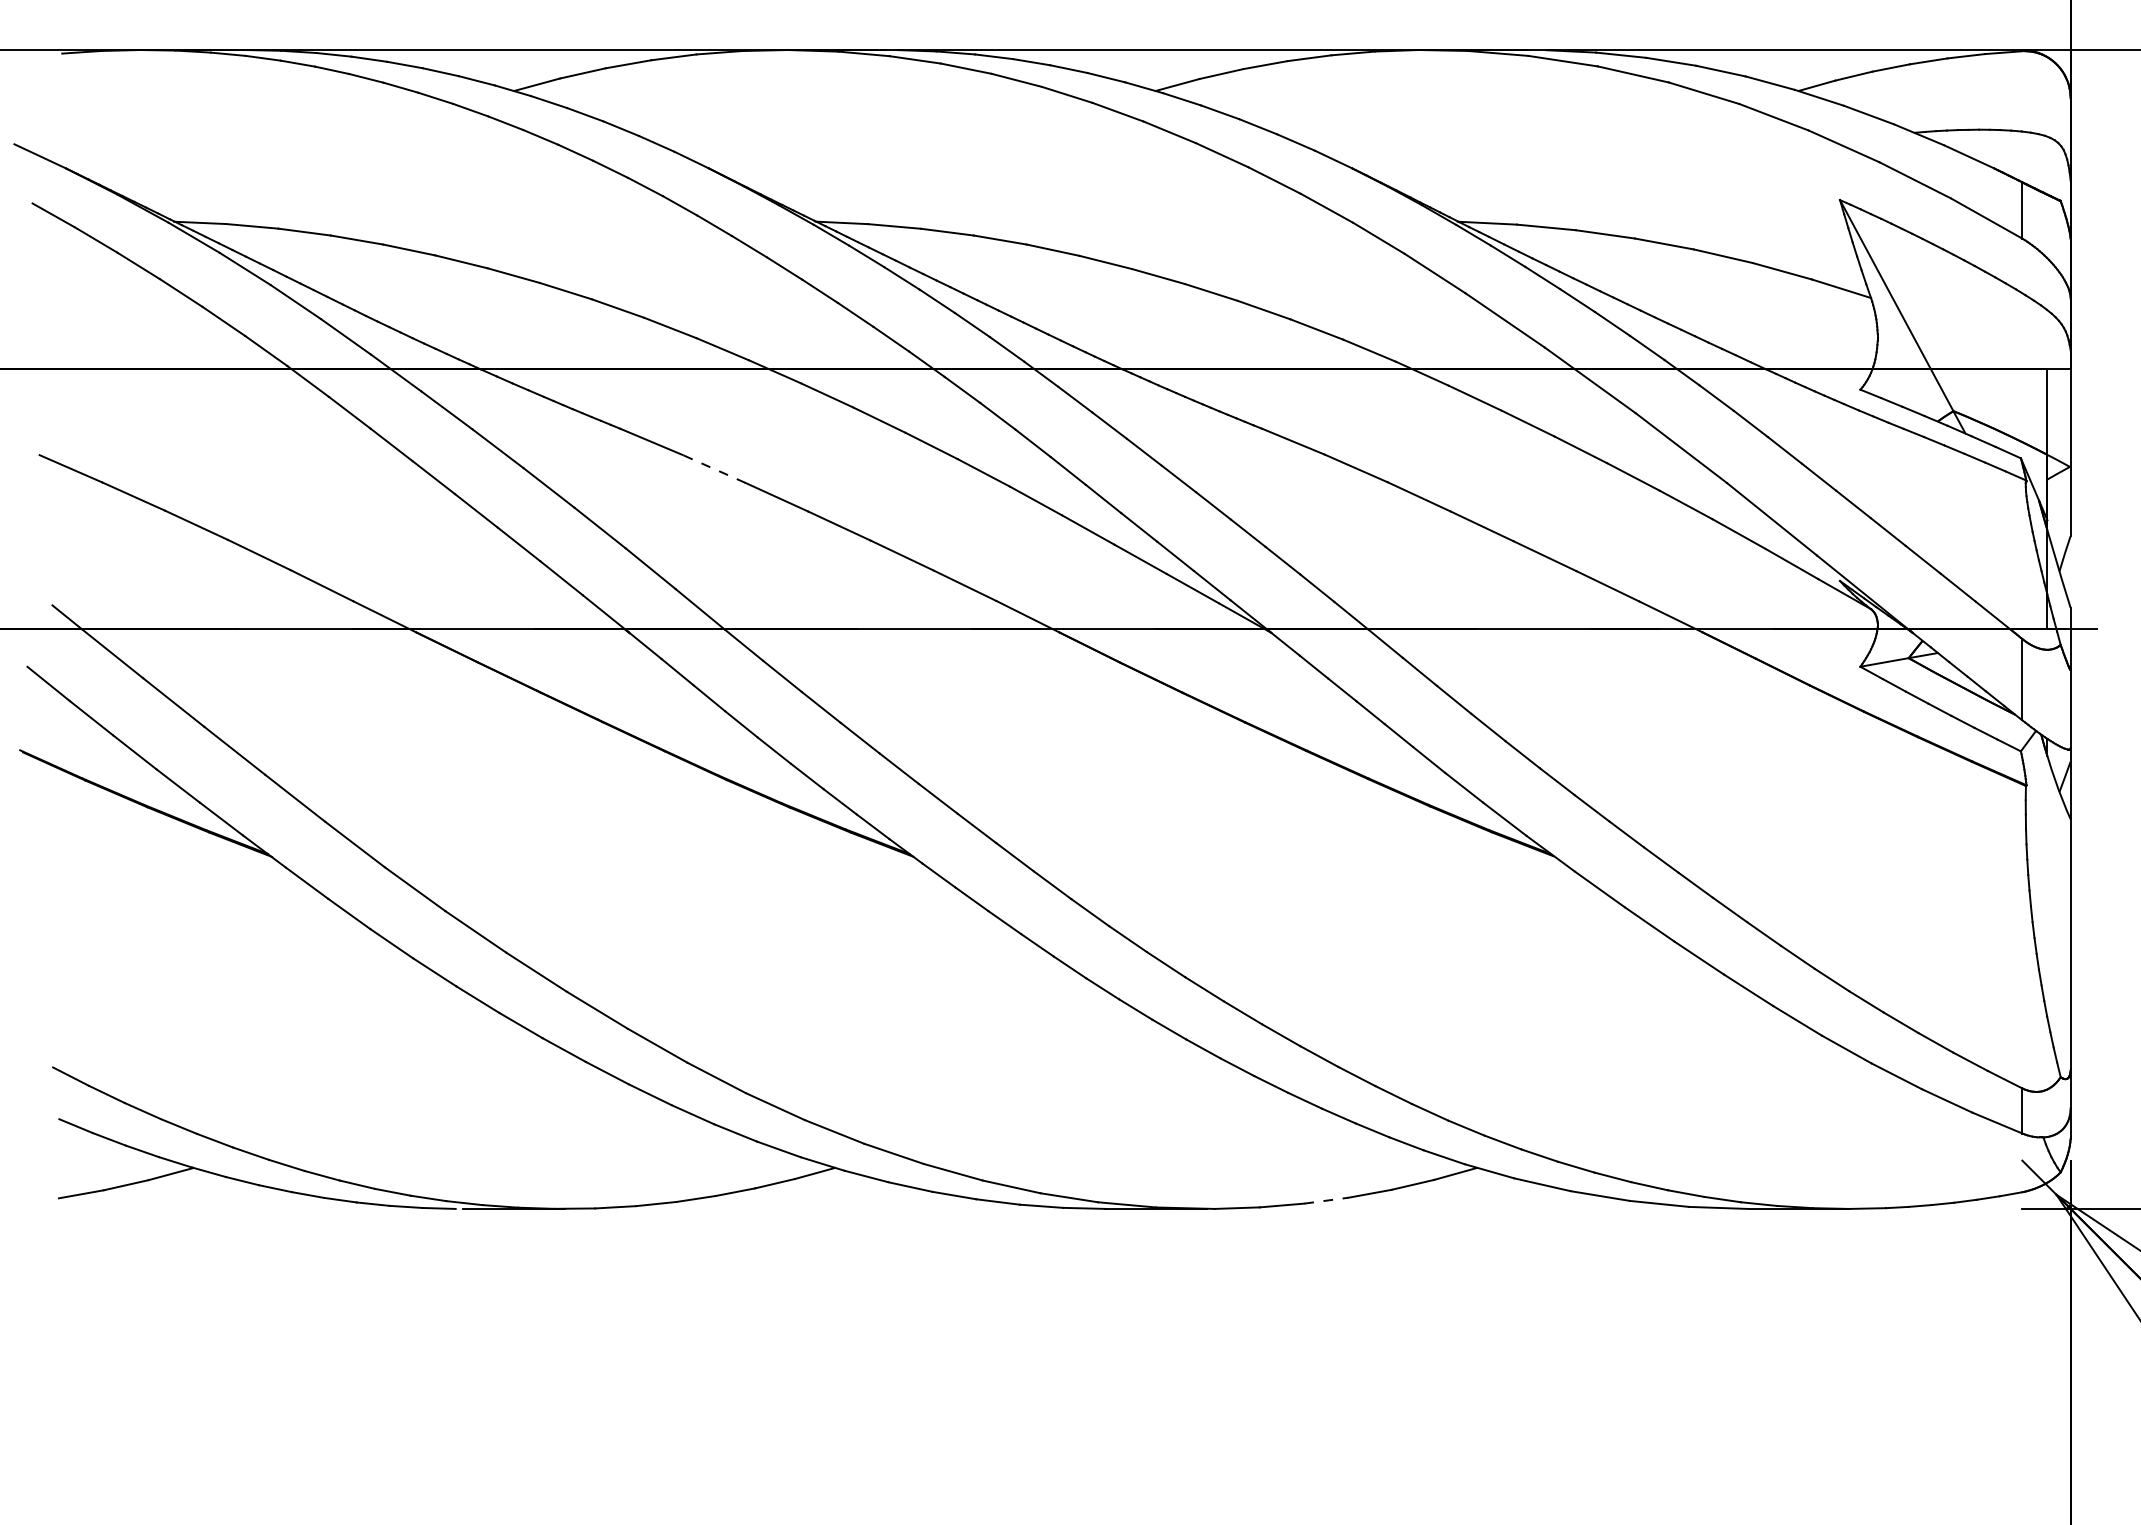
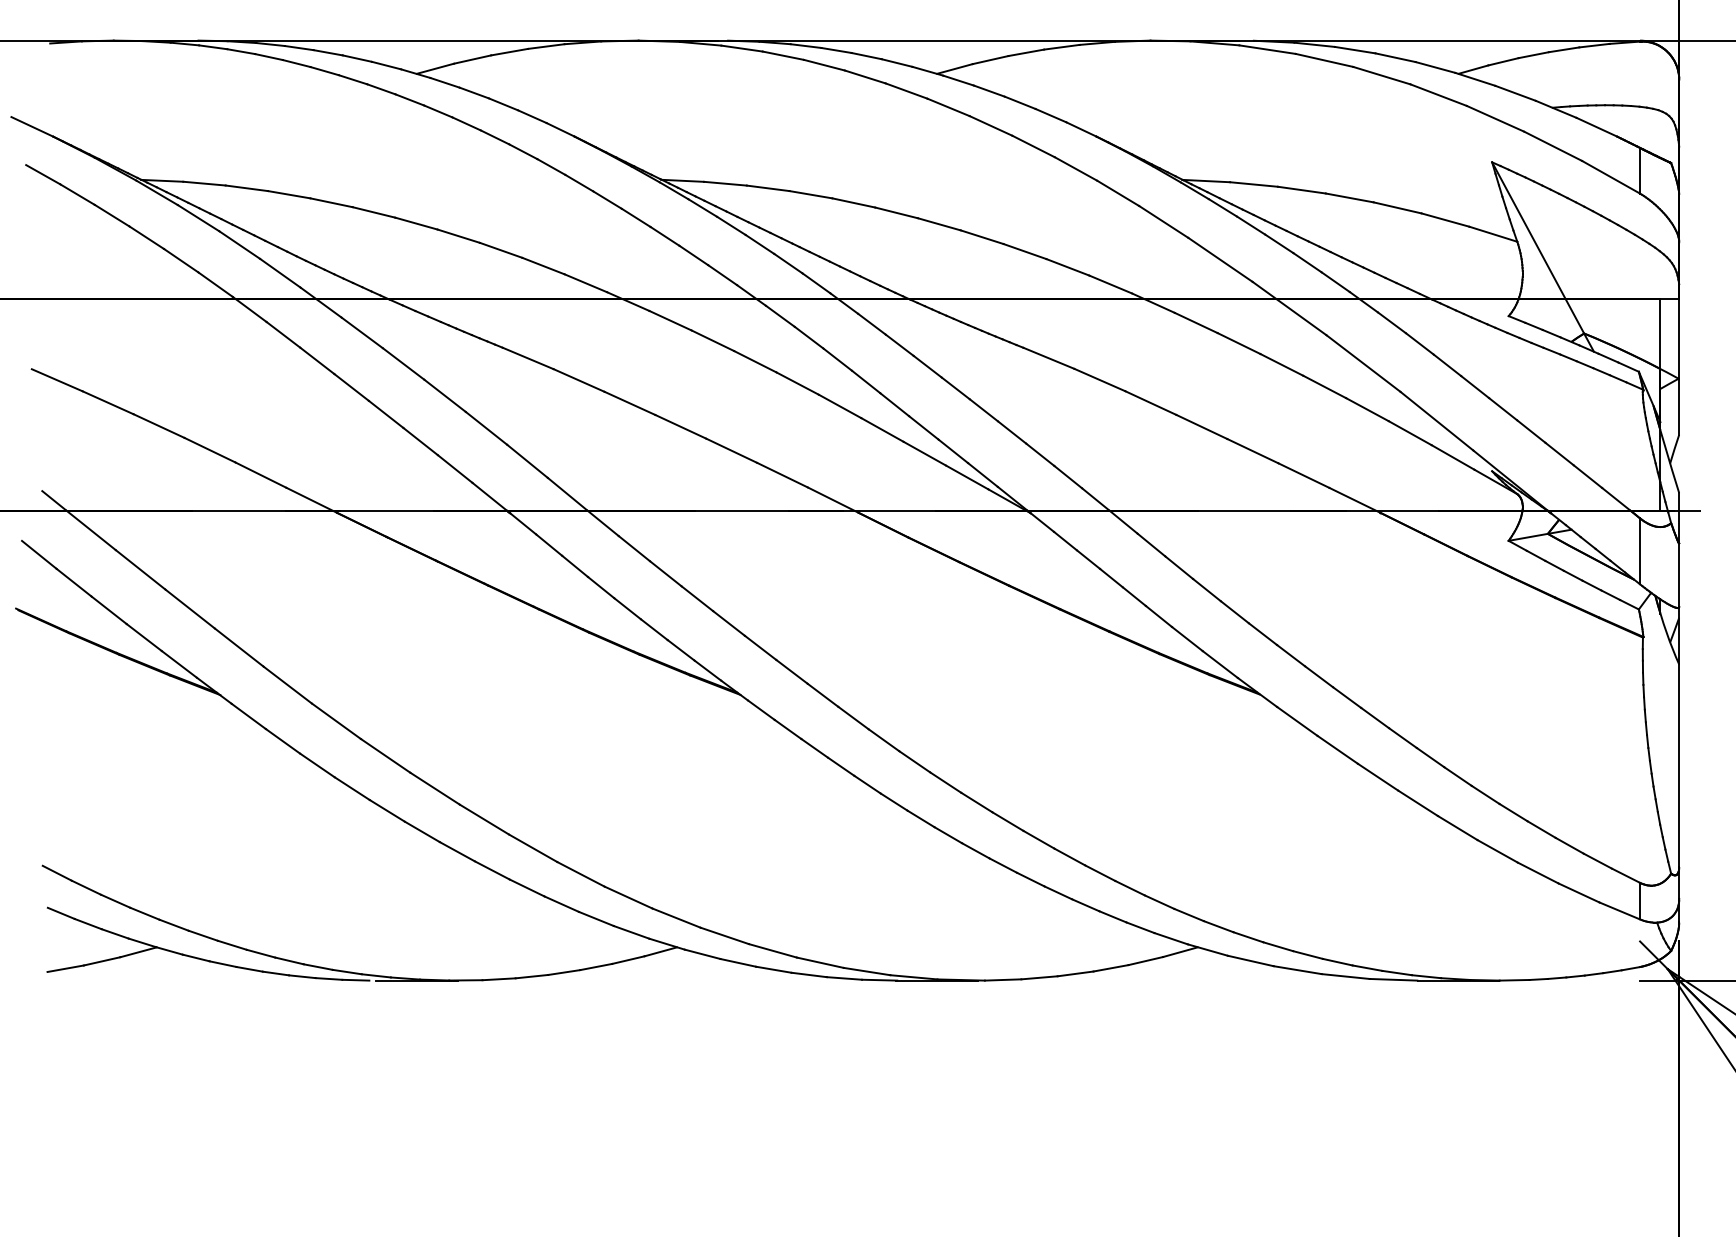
line: (713, 468) -> (578, 380), dashed -> solid
line: (1326, 1200) -> (1075, 973), dashed -> solid

